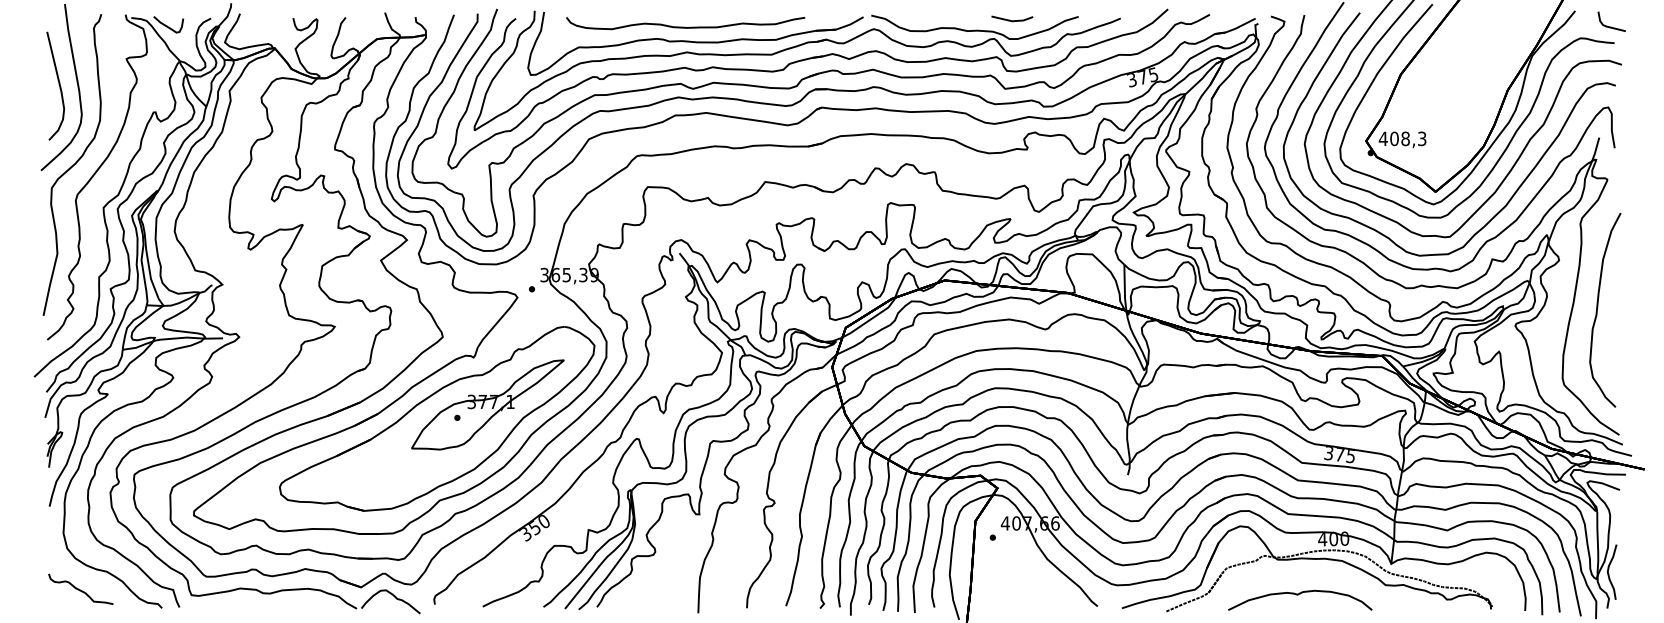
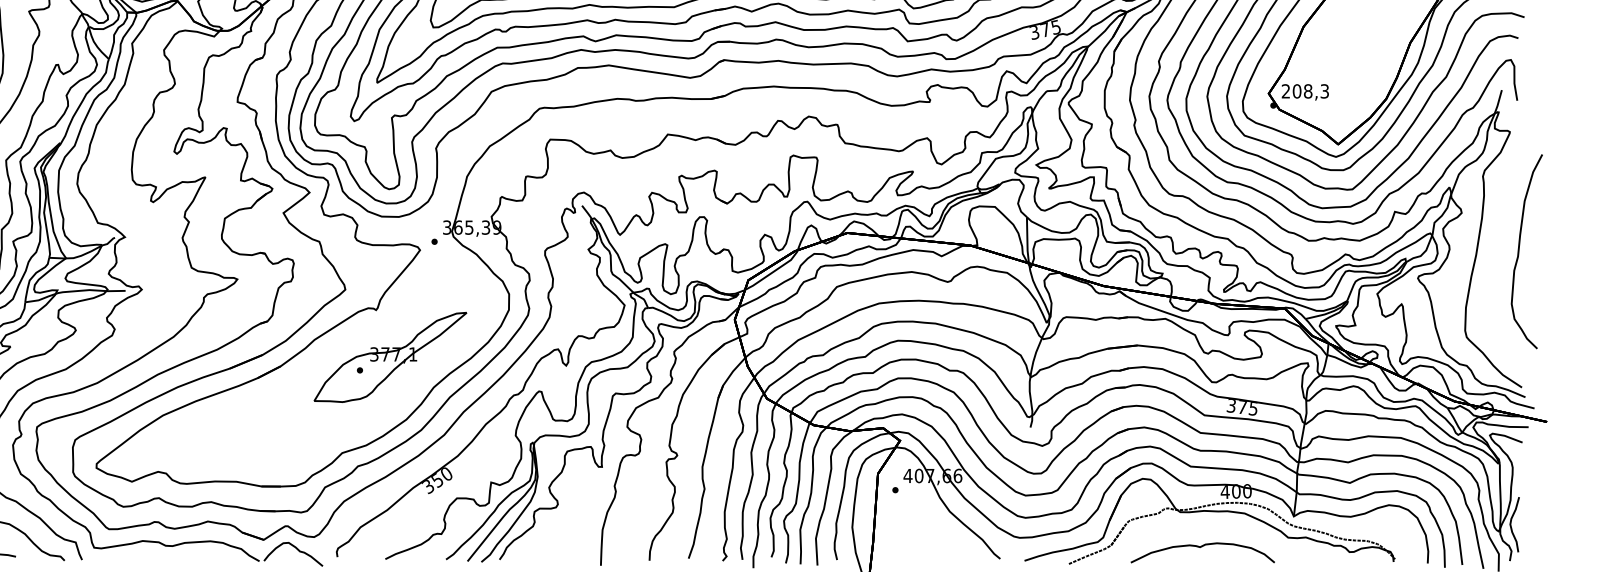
text: (1382, 138) -> (1285, 91), 408,3 -> 208,3
curve: (1598, 307) -> (1520, 249), moved
part: (436, 418) -> (339, 371), removed

